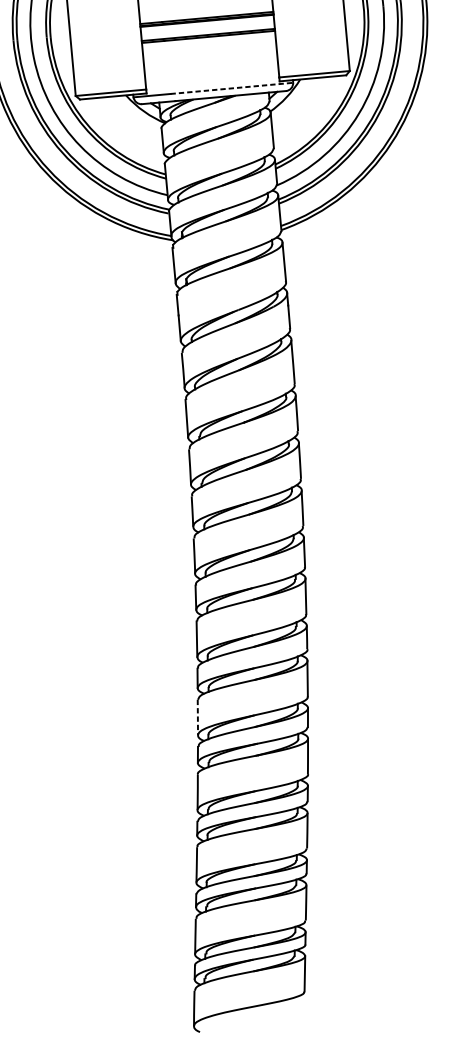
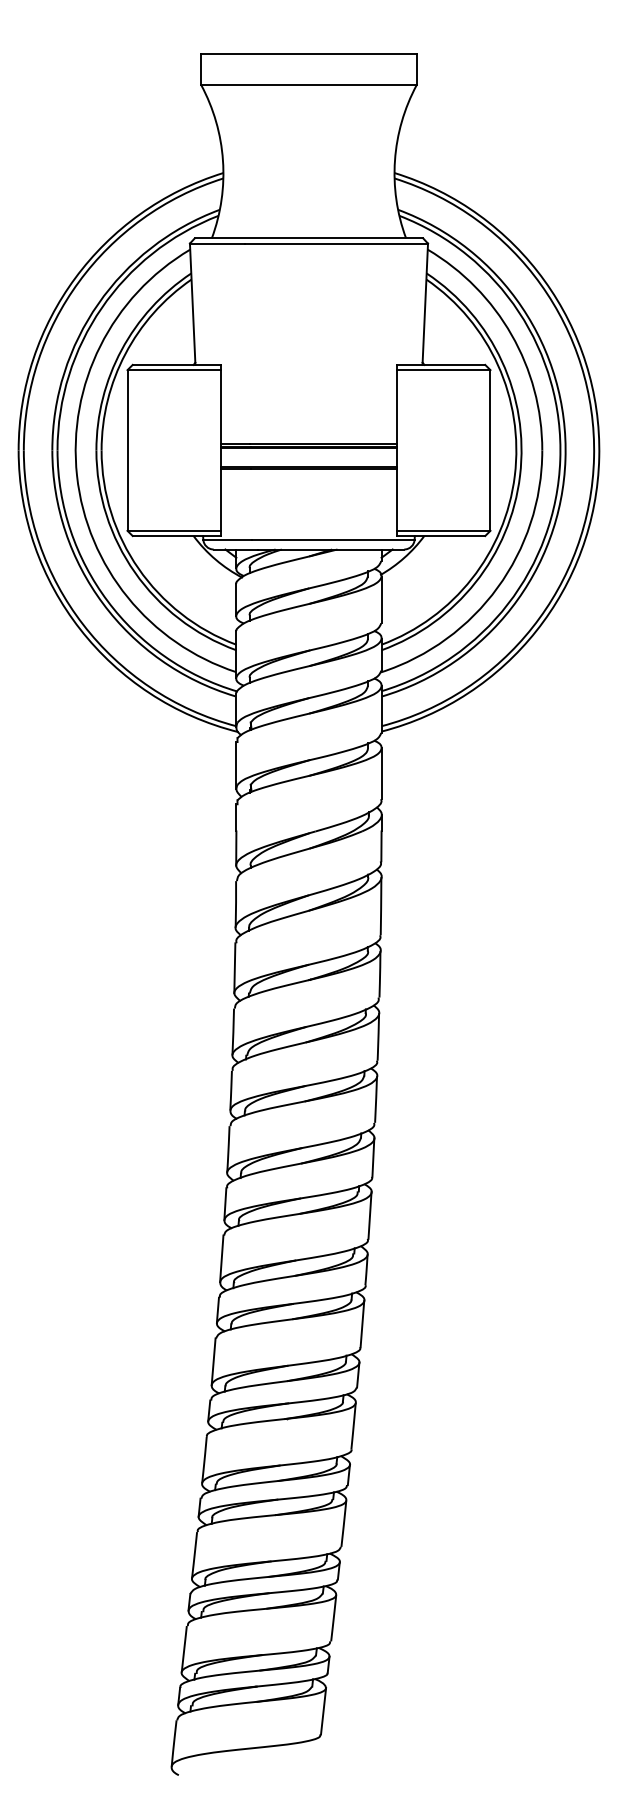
line: (231, 88) -> (333, 539), dashed -> solid
line: (197, 718) -> (213, 1362), dashed -> solid

